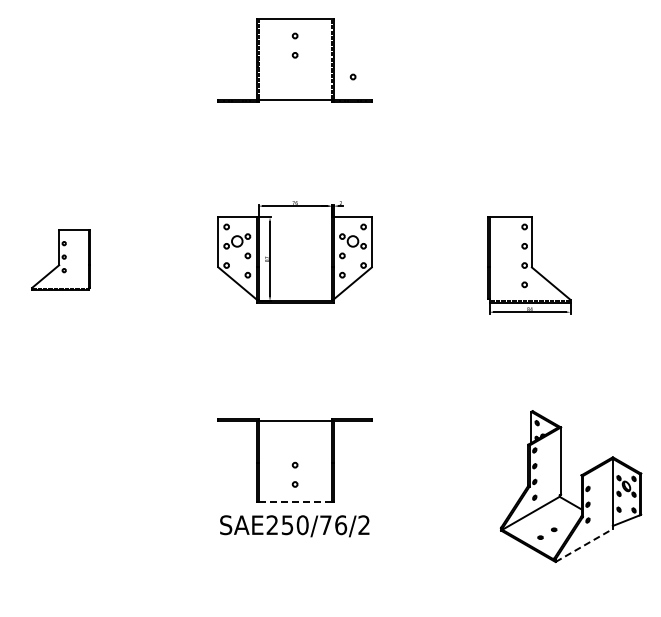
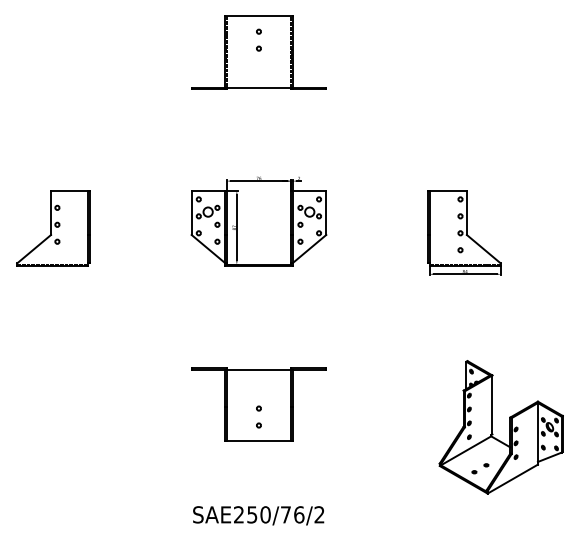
circle: (352, 76) -> (309, 67), removed
part: (60, 259) -> (52, 227), size x1.43
line: (295, 501) -> (259, 440), dashed -> solid
text: (294, 526) -> (258, 515), moved
line: (584, 545) -> (513, 479), dashed -> solid

